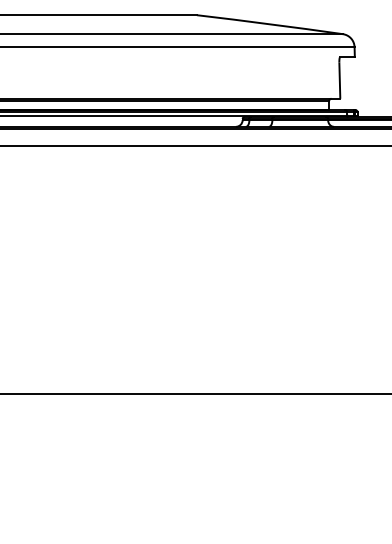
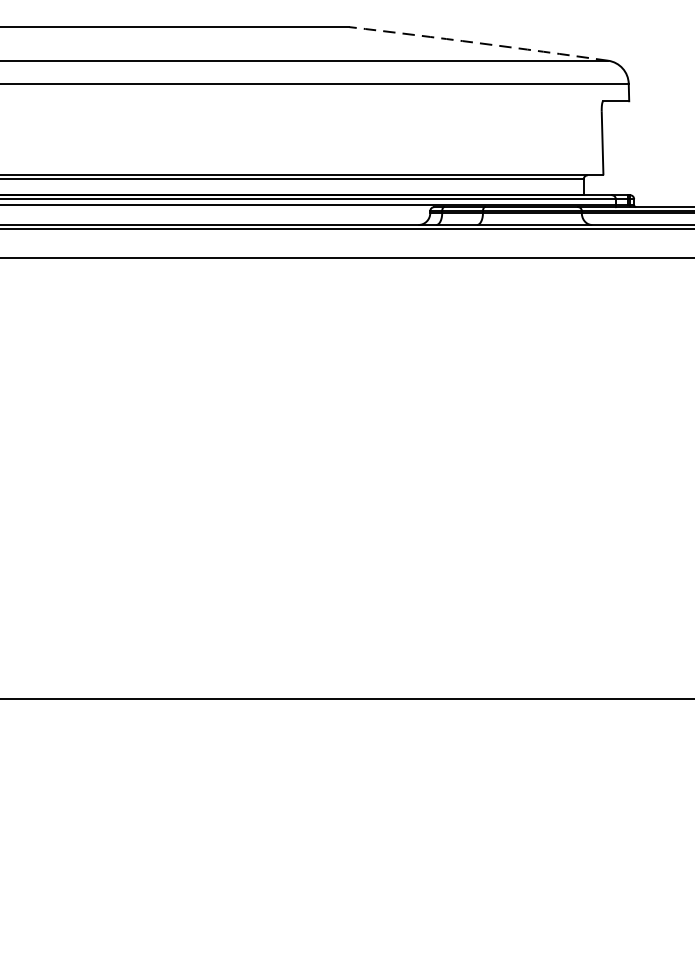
arc: (270, 24) -> (479, 43), solid -> dashed

